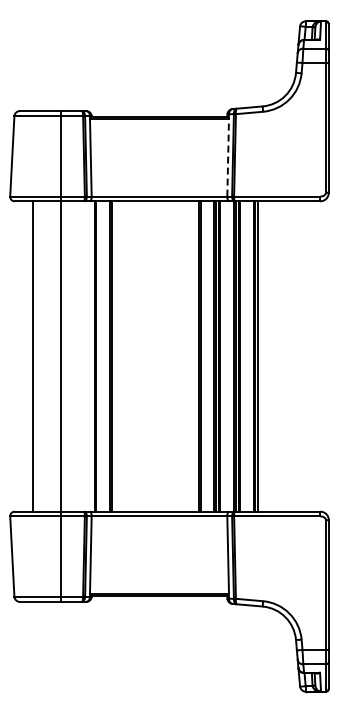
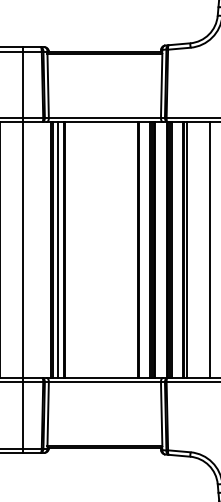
line: (228, 157) -> (161, 85), dashed -> solid
line: (103, 356) -> (58, 250), added
line: (286, 356) -> (209, 250), added

